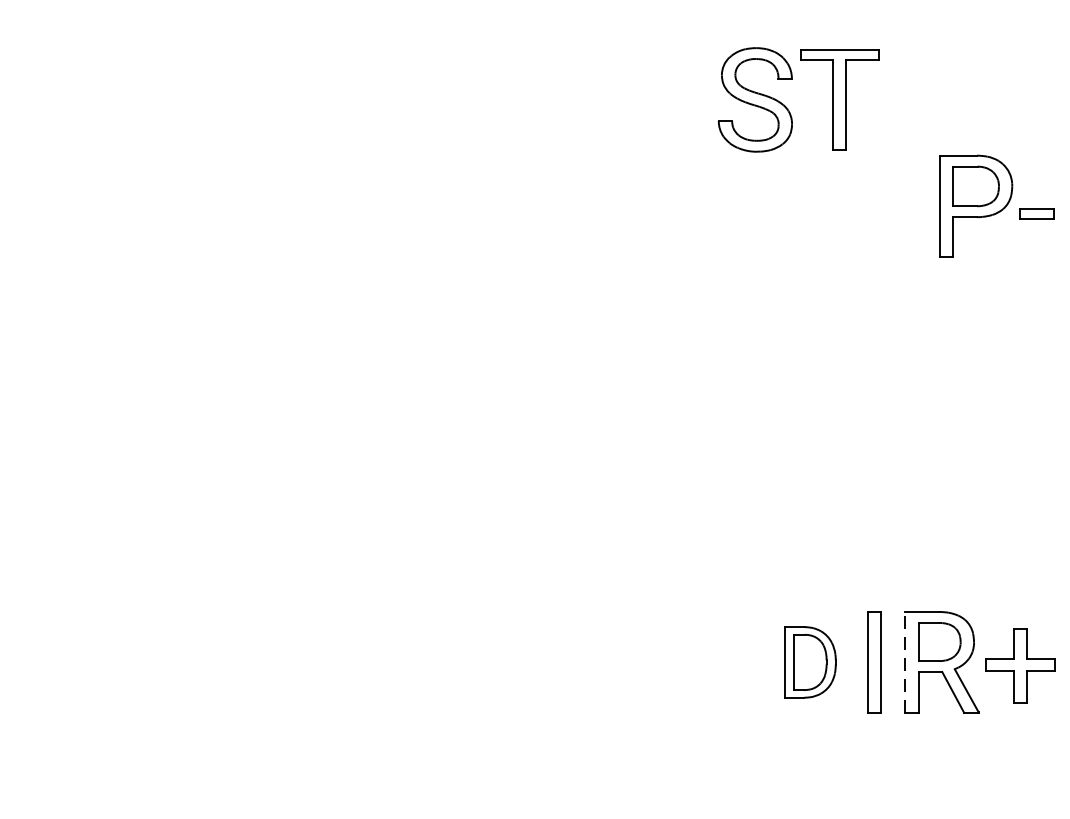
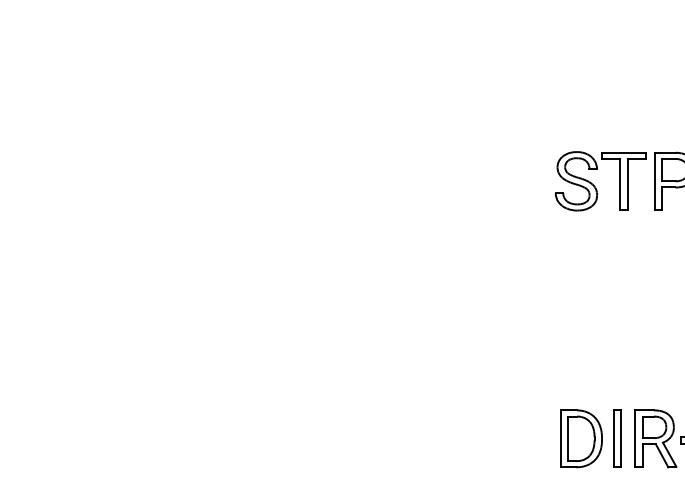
part: (789, 109) -> (595, 186), moved
part: (810, 661) -> (581, 438), size x1.43
line: (906, 661) -> (635, 438), dashed -> solid

